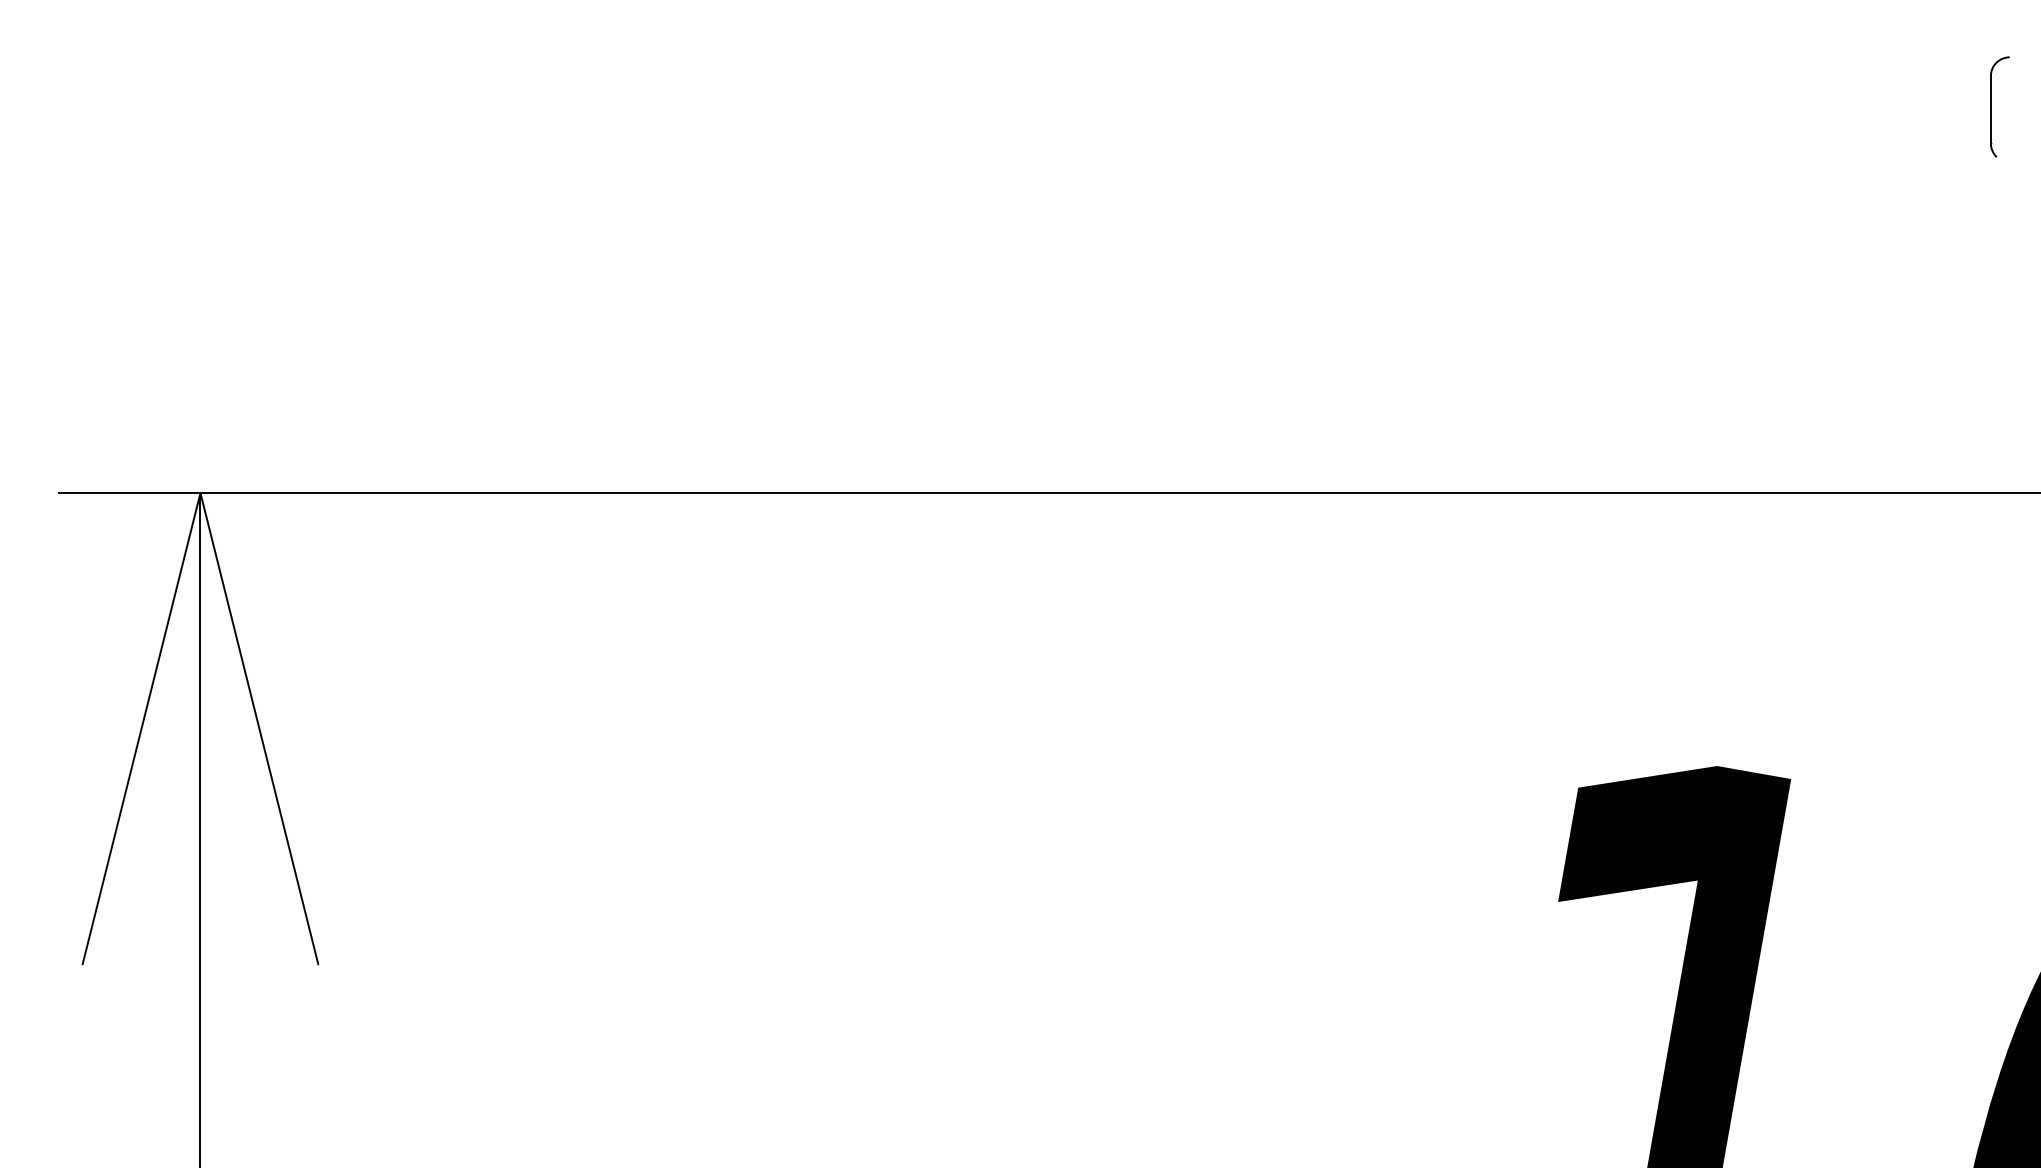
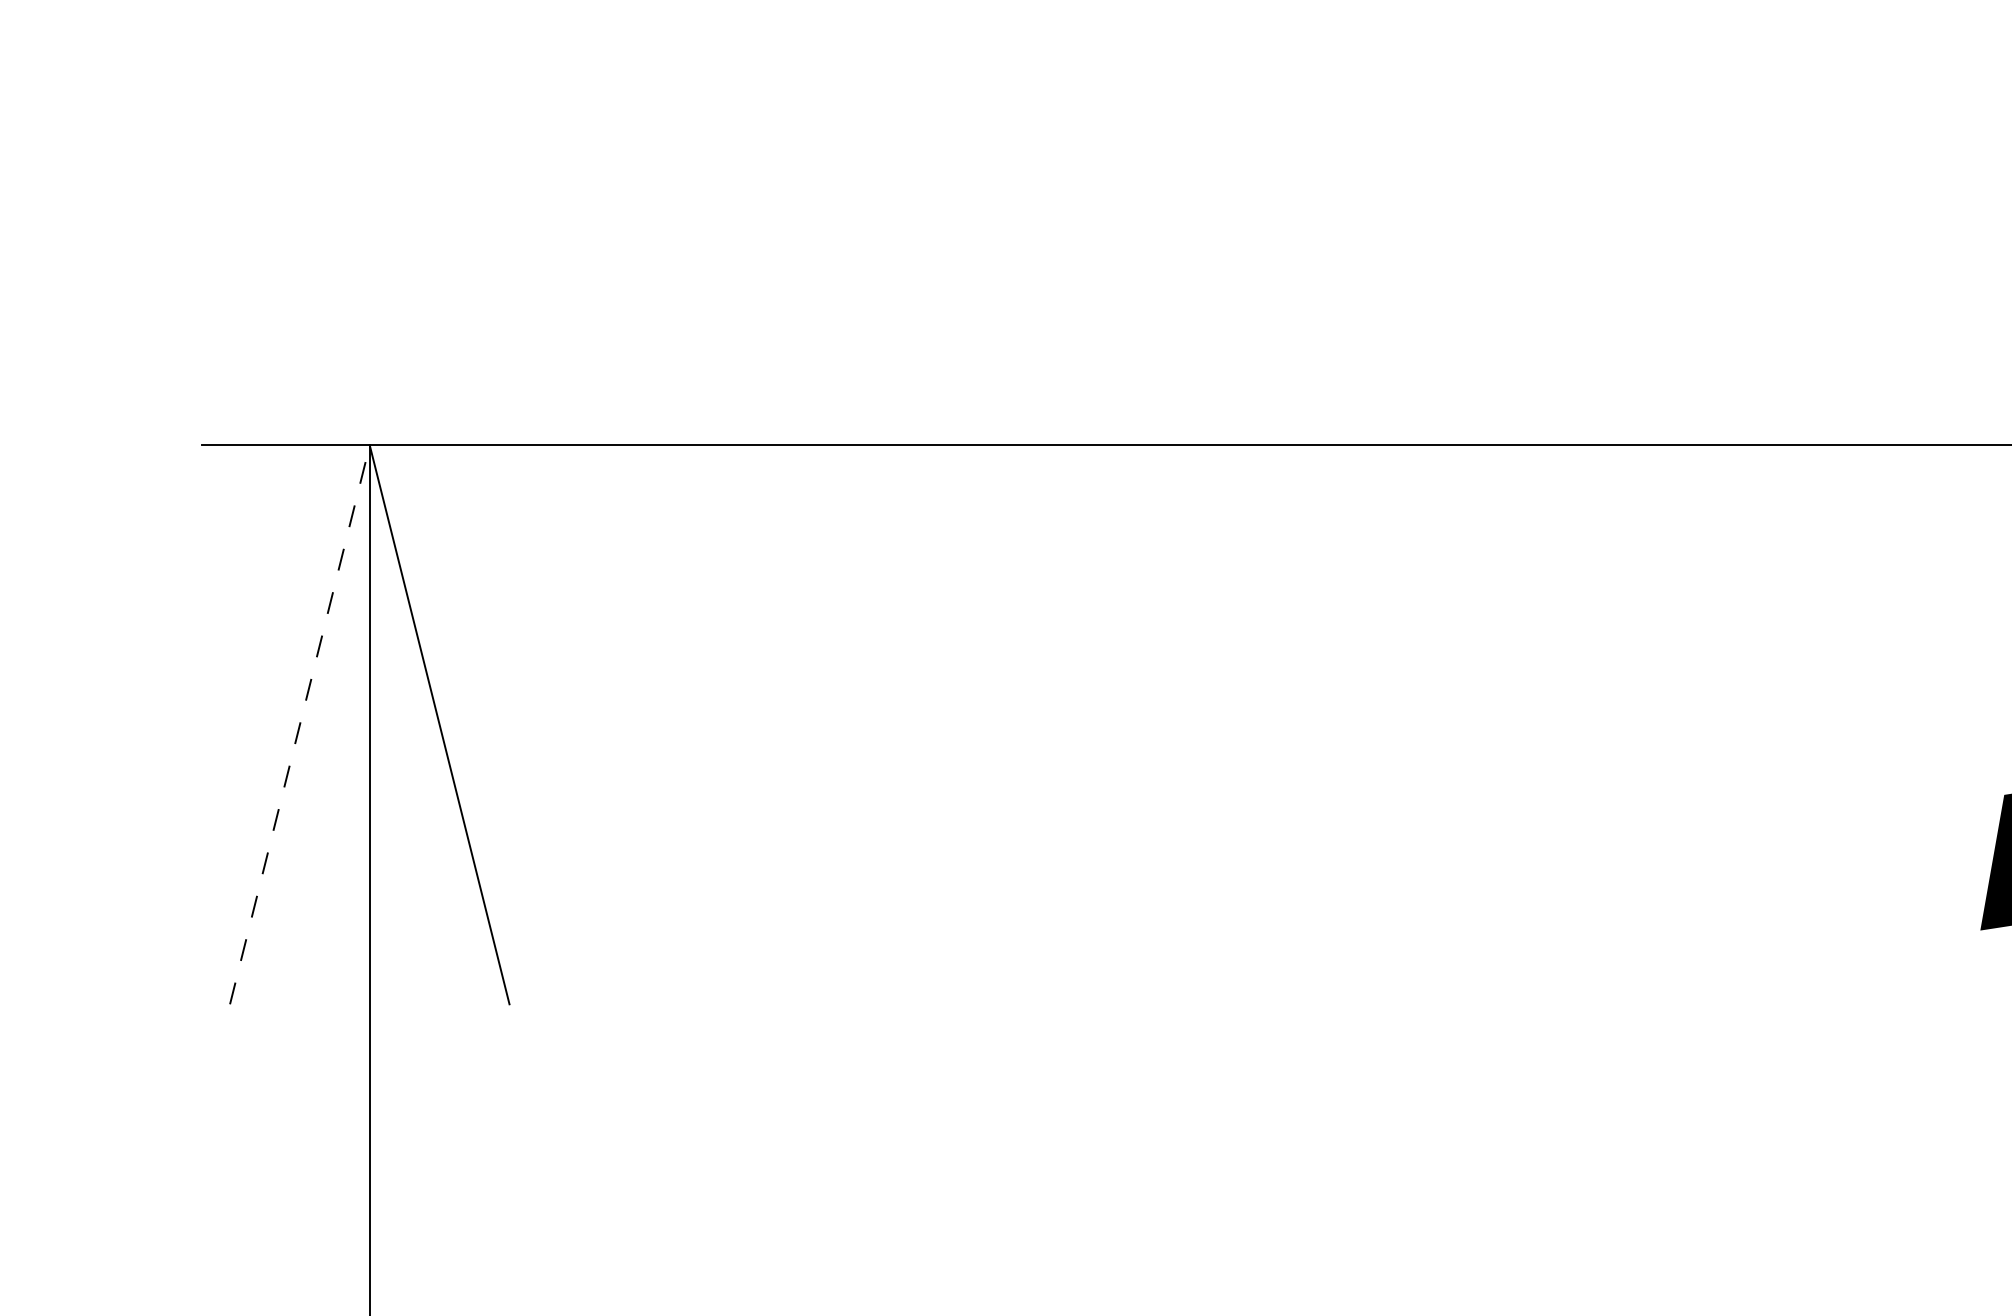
line: (141, 728) -> (299, 724), solid -> dashed

